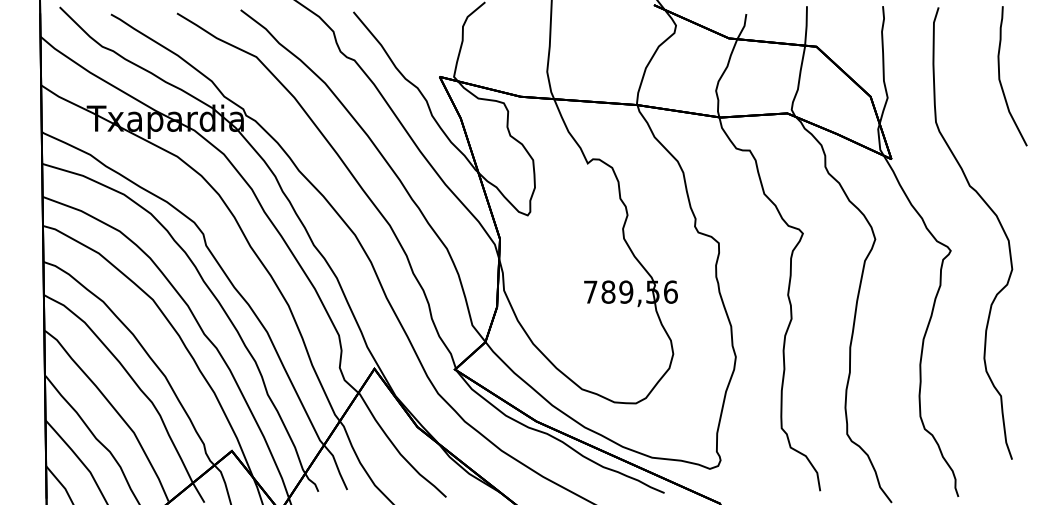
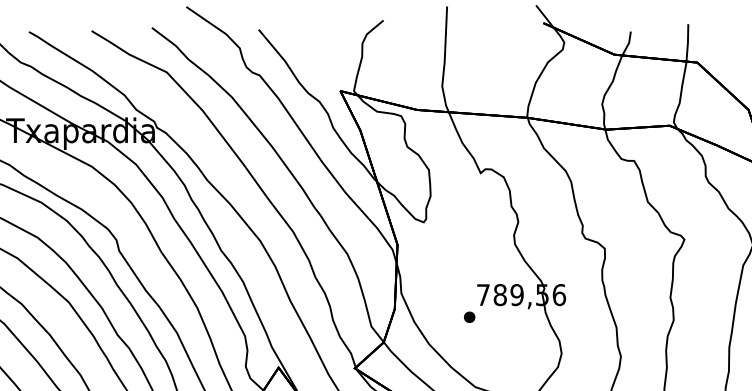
part: (576, 315) -> (469, 317), added

